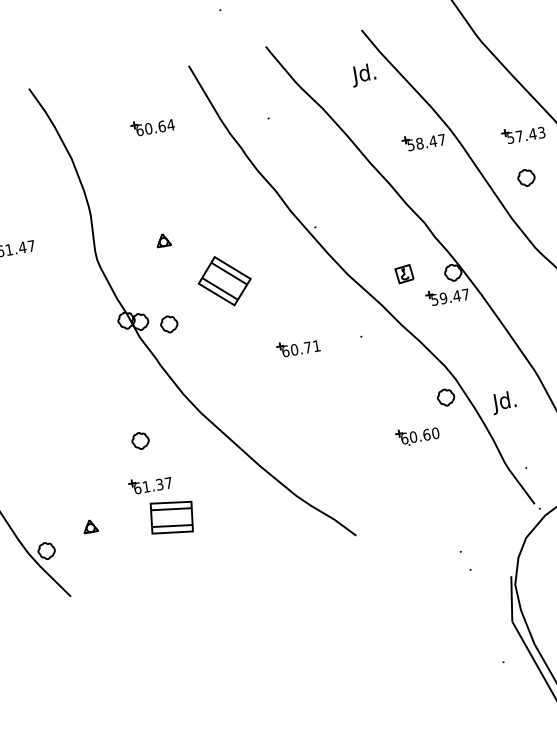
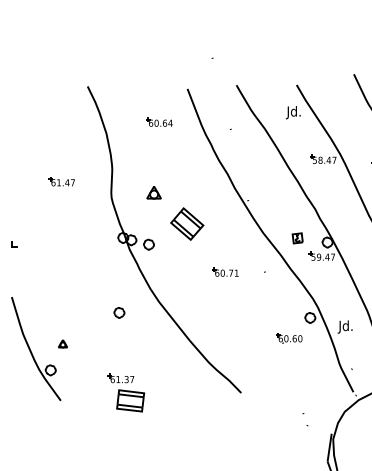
part: (162, 239) -> (153, 192), size x1.6
part: (163, 505) -> (126, 392), moved
part: (89, 525) -> (62, 343), moved

